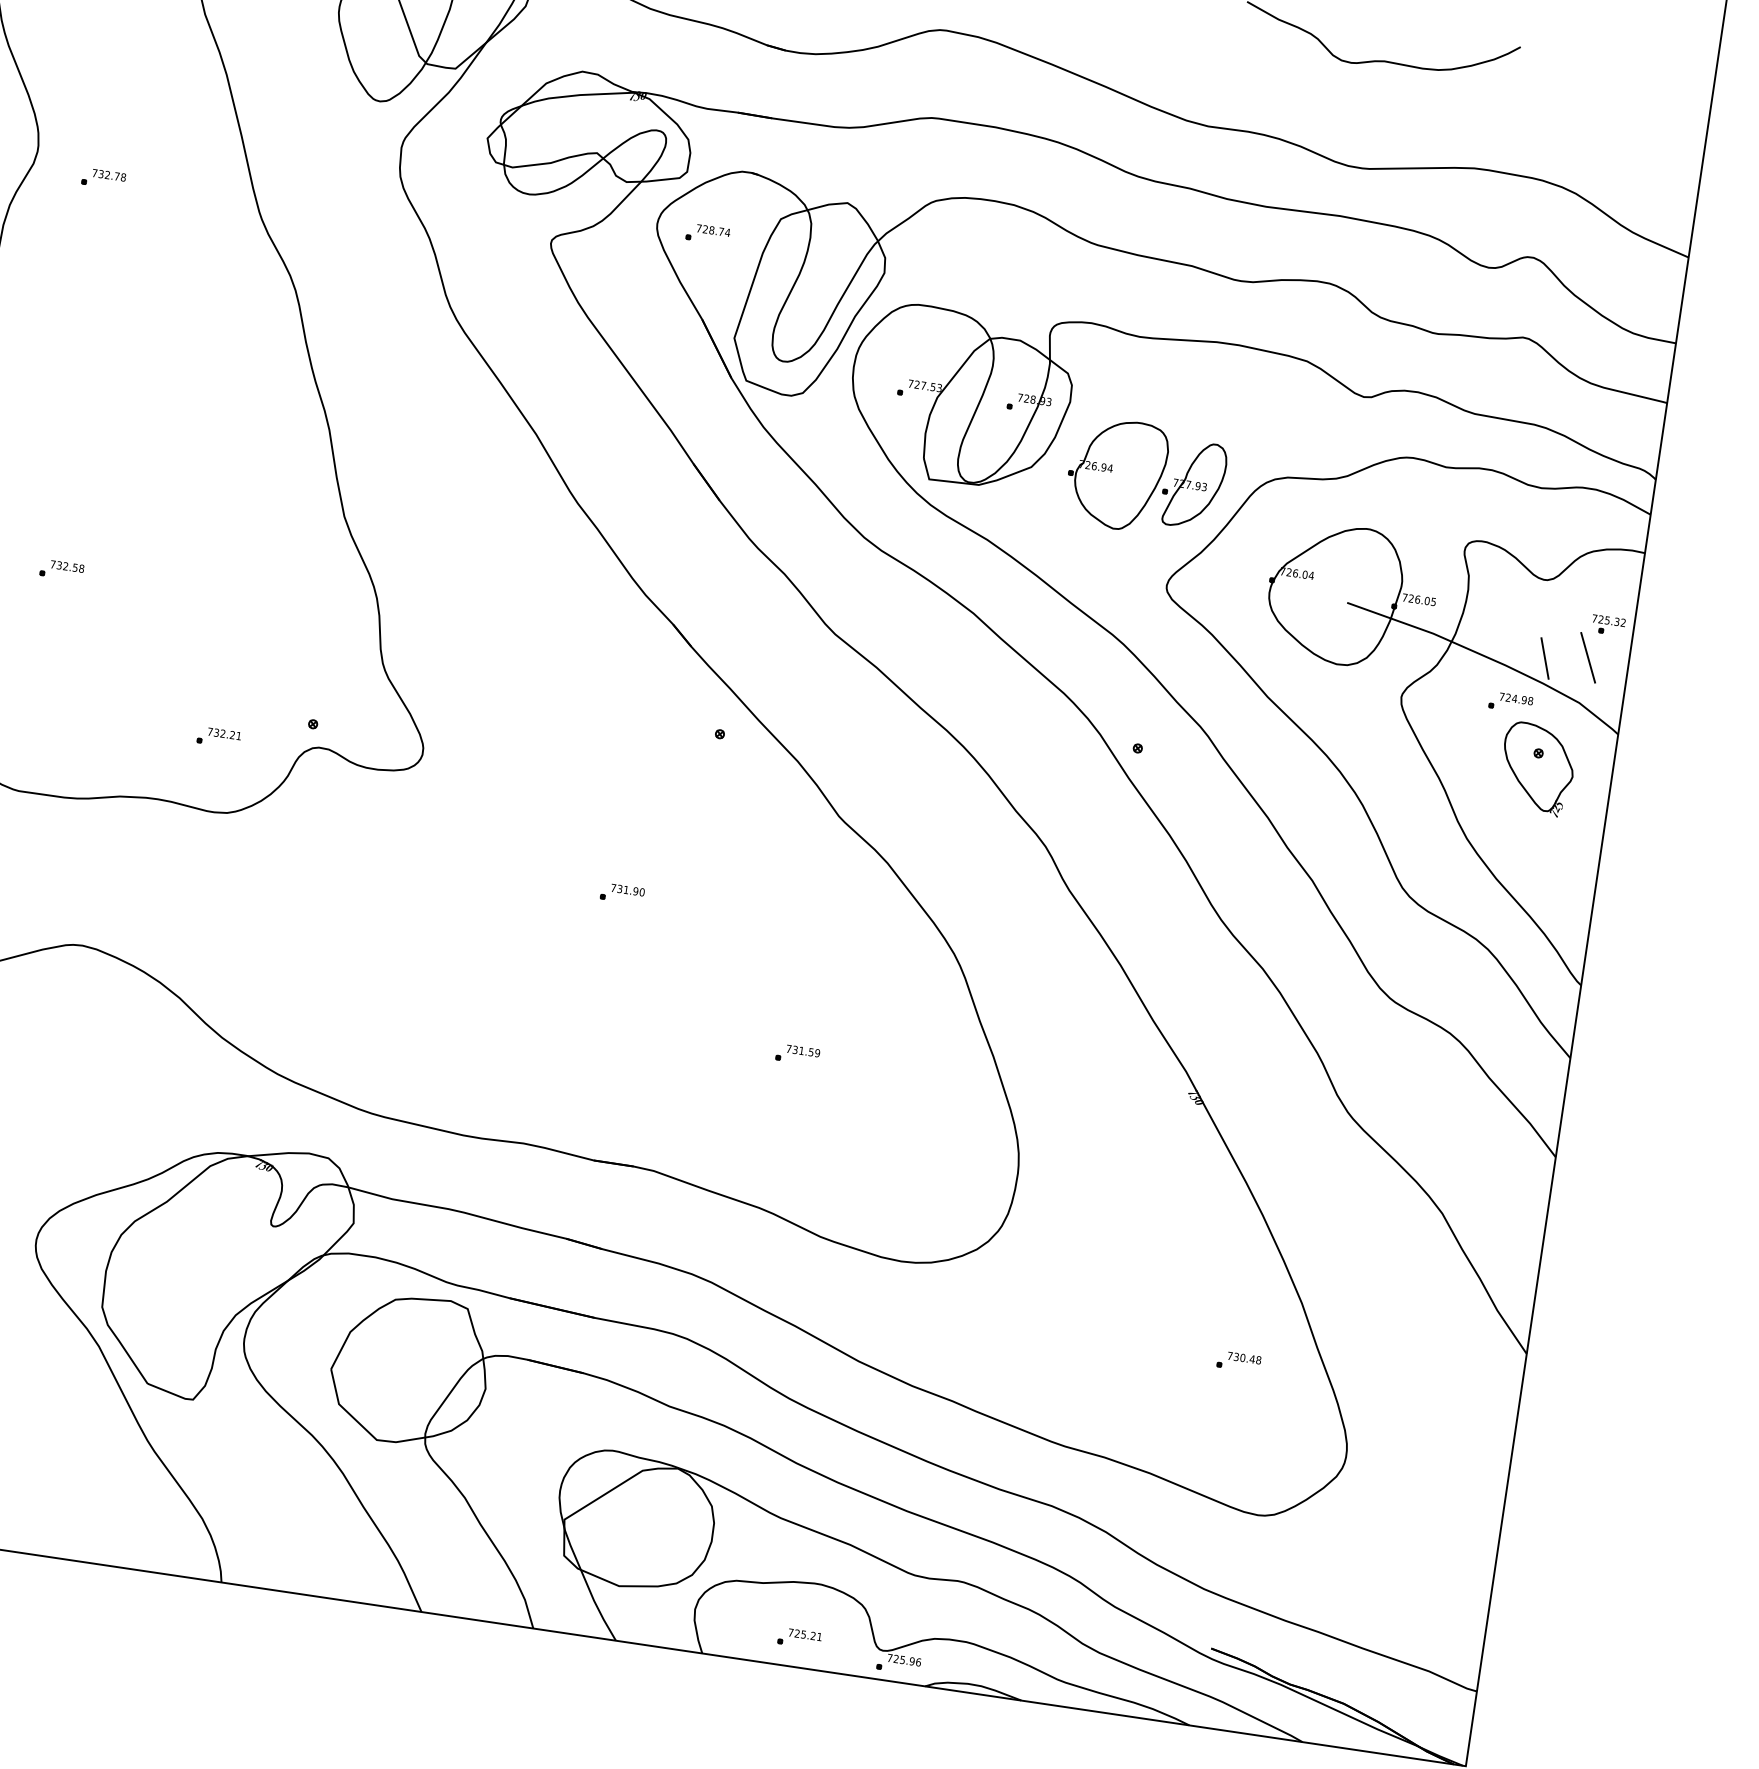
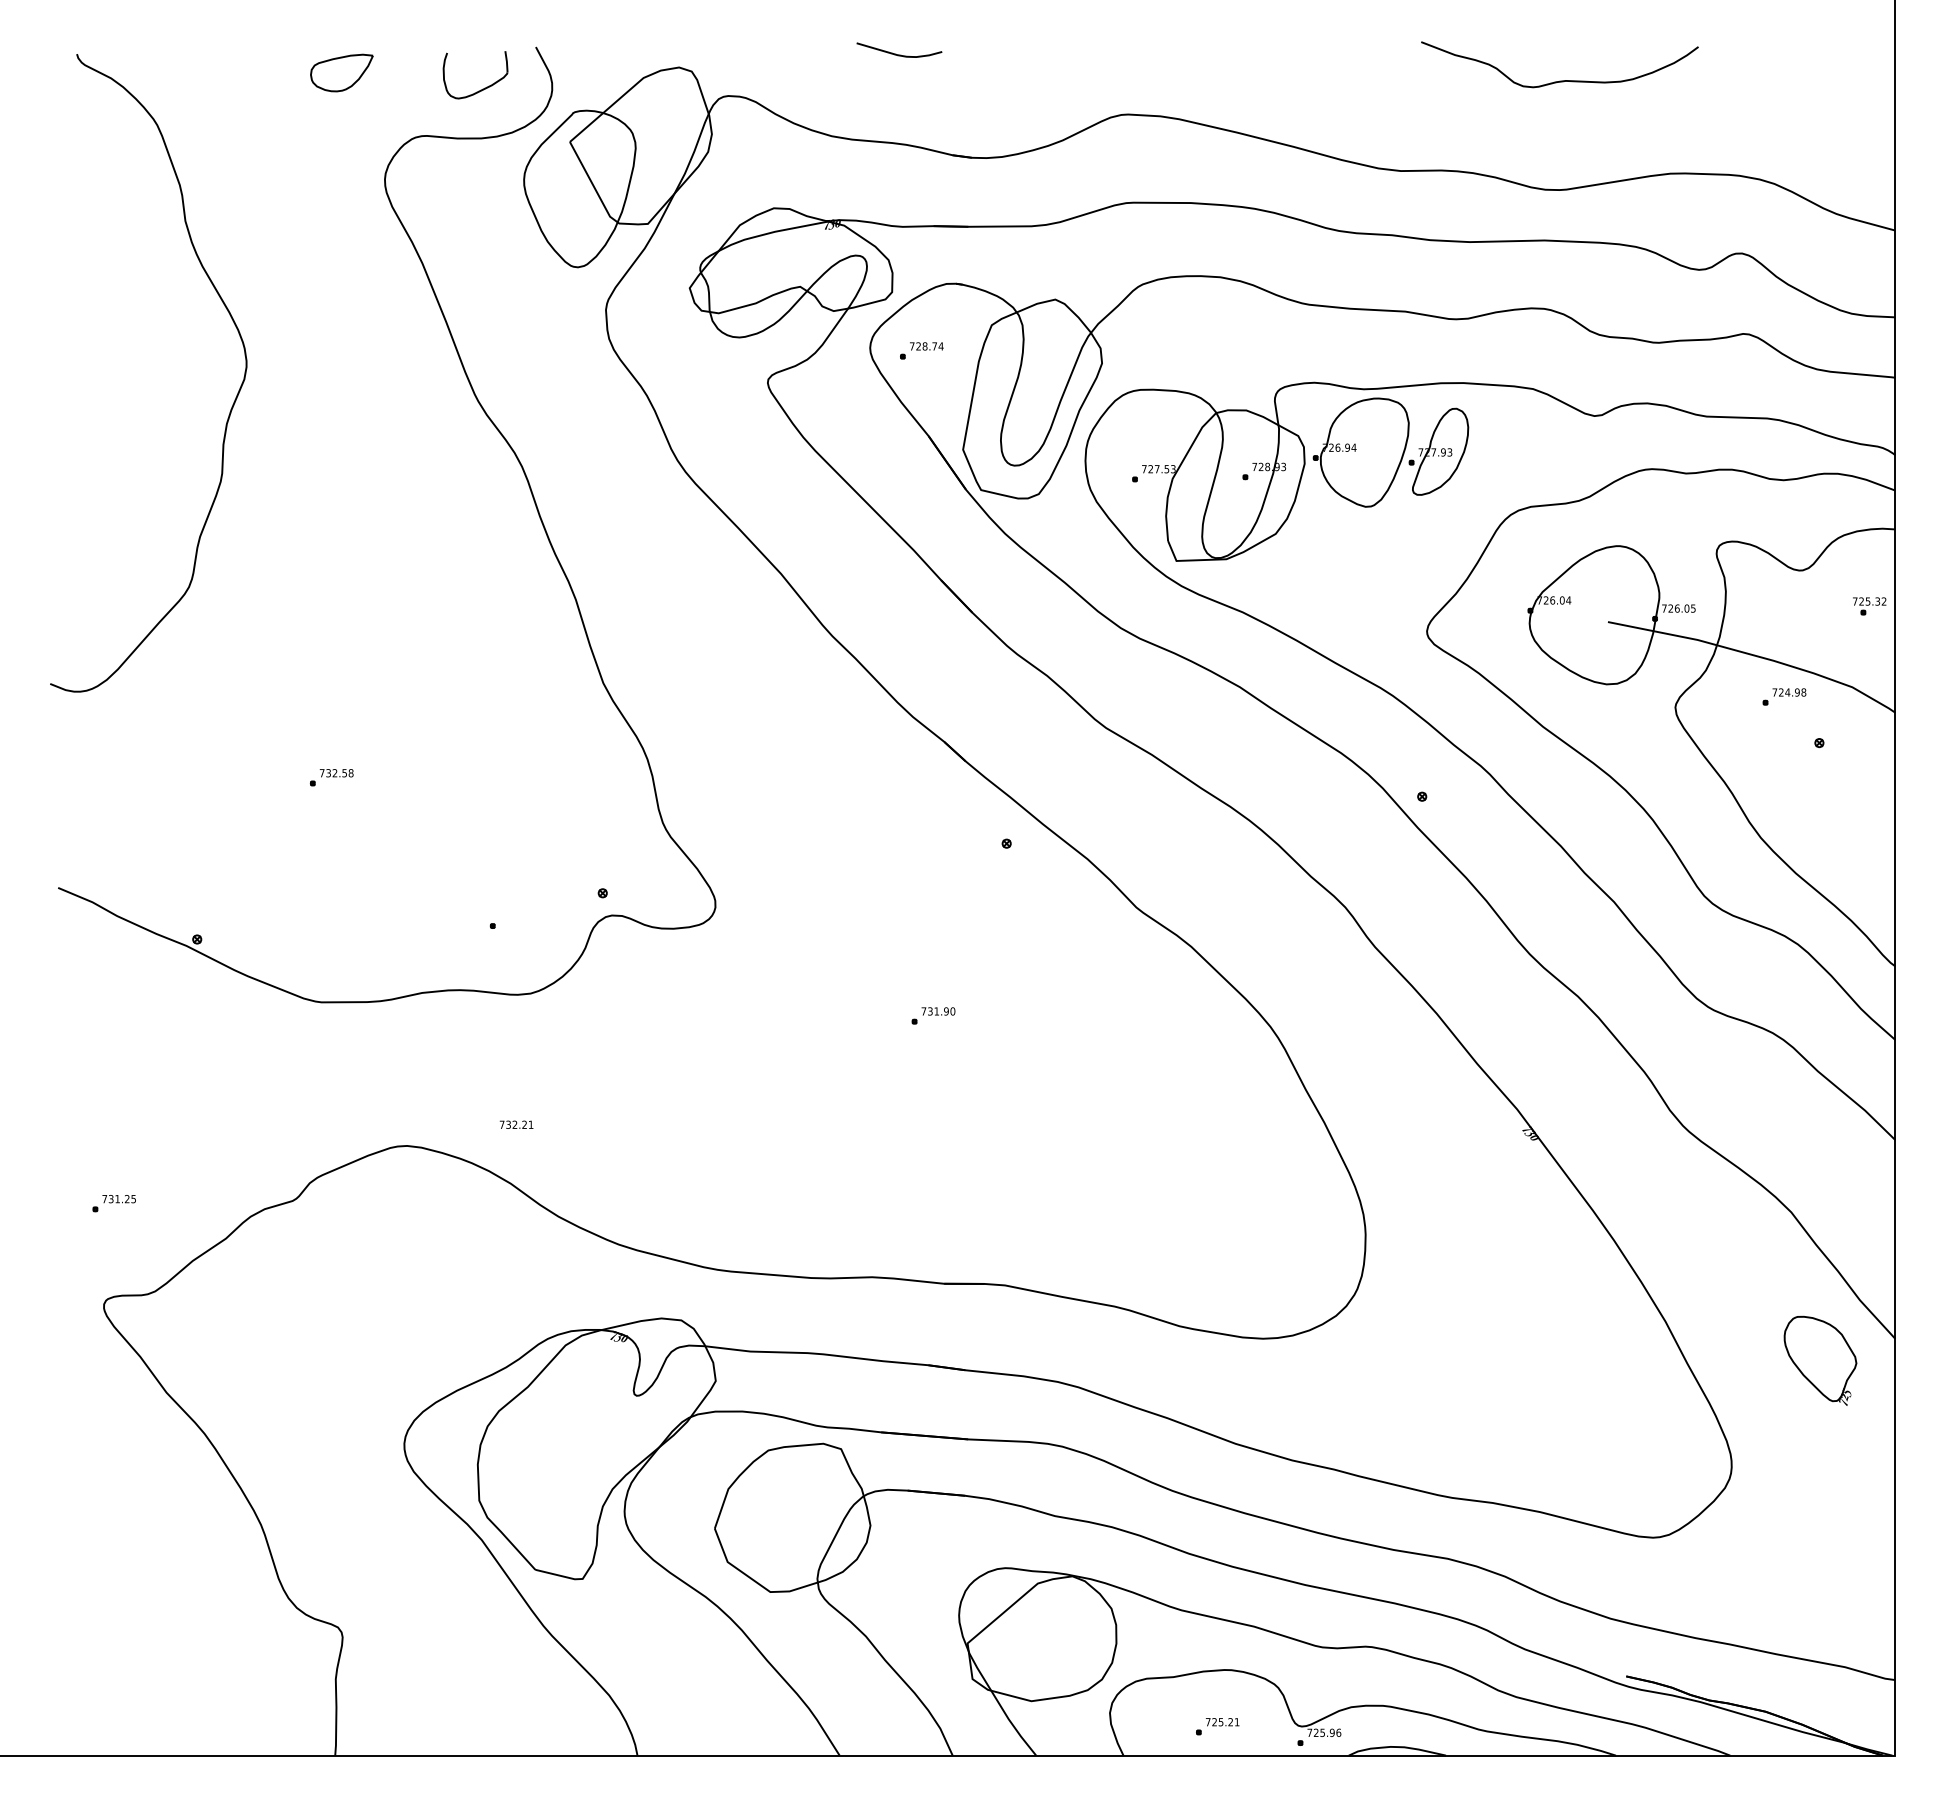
part: (103, 178) -> (315, 384), removed
part: (1145, 478) -> (1390, 452), moved
line: (1587, 656) -> (1853, 640), removed
line: (1544, 657) -> (1811, 647), removed
text: (224, 733) -> (516, 1124), moved
part: (1537, 768) -> (1820, 1360), moved
part: (797, 1054) -> (1130, 1149), removed
part: (1238, 1361) -> (1611, 1388), removed

